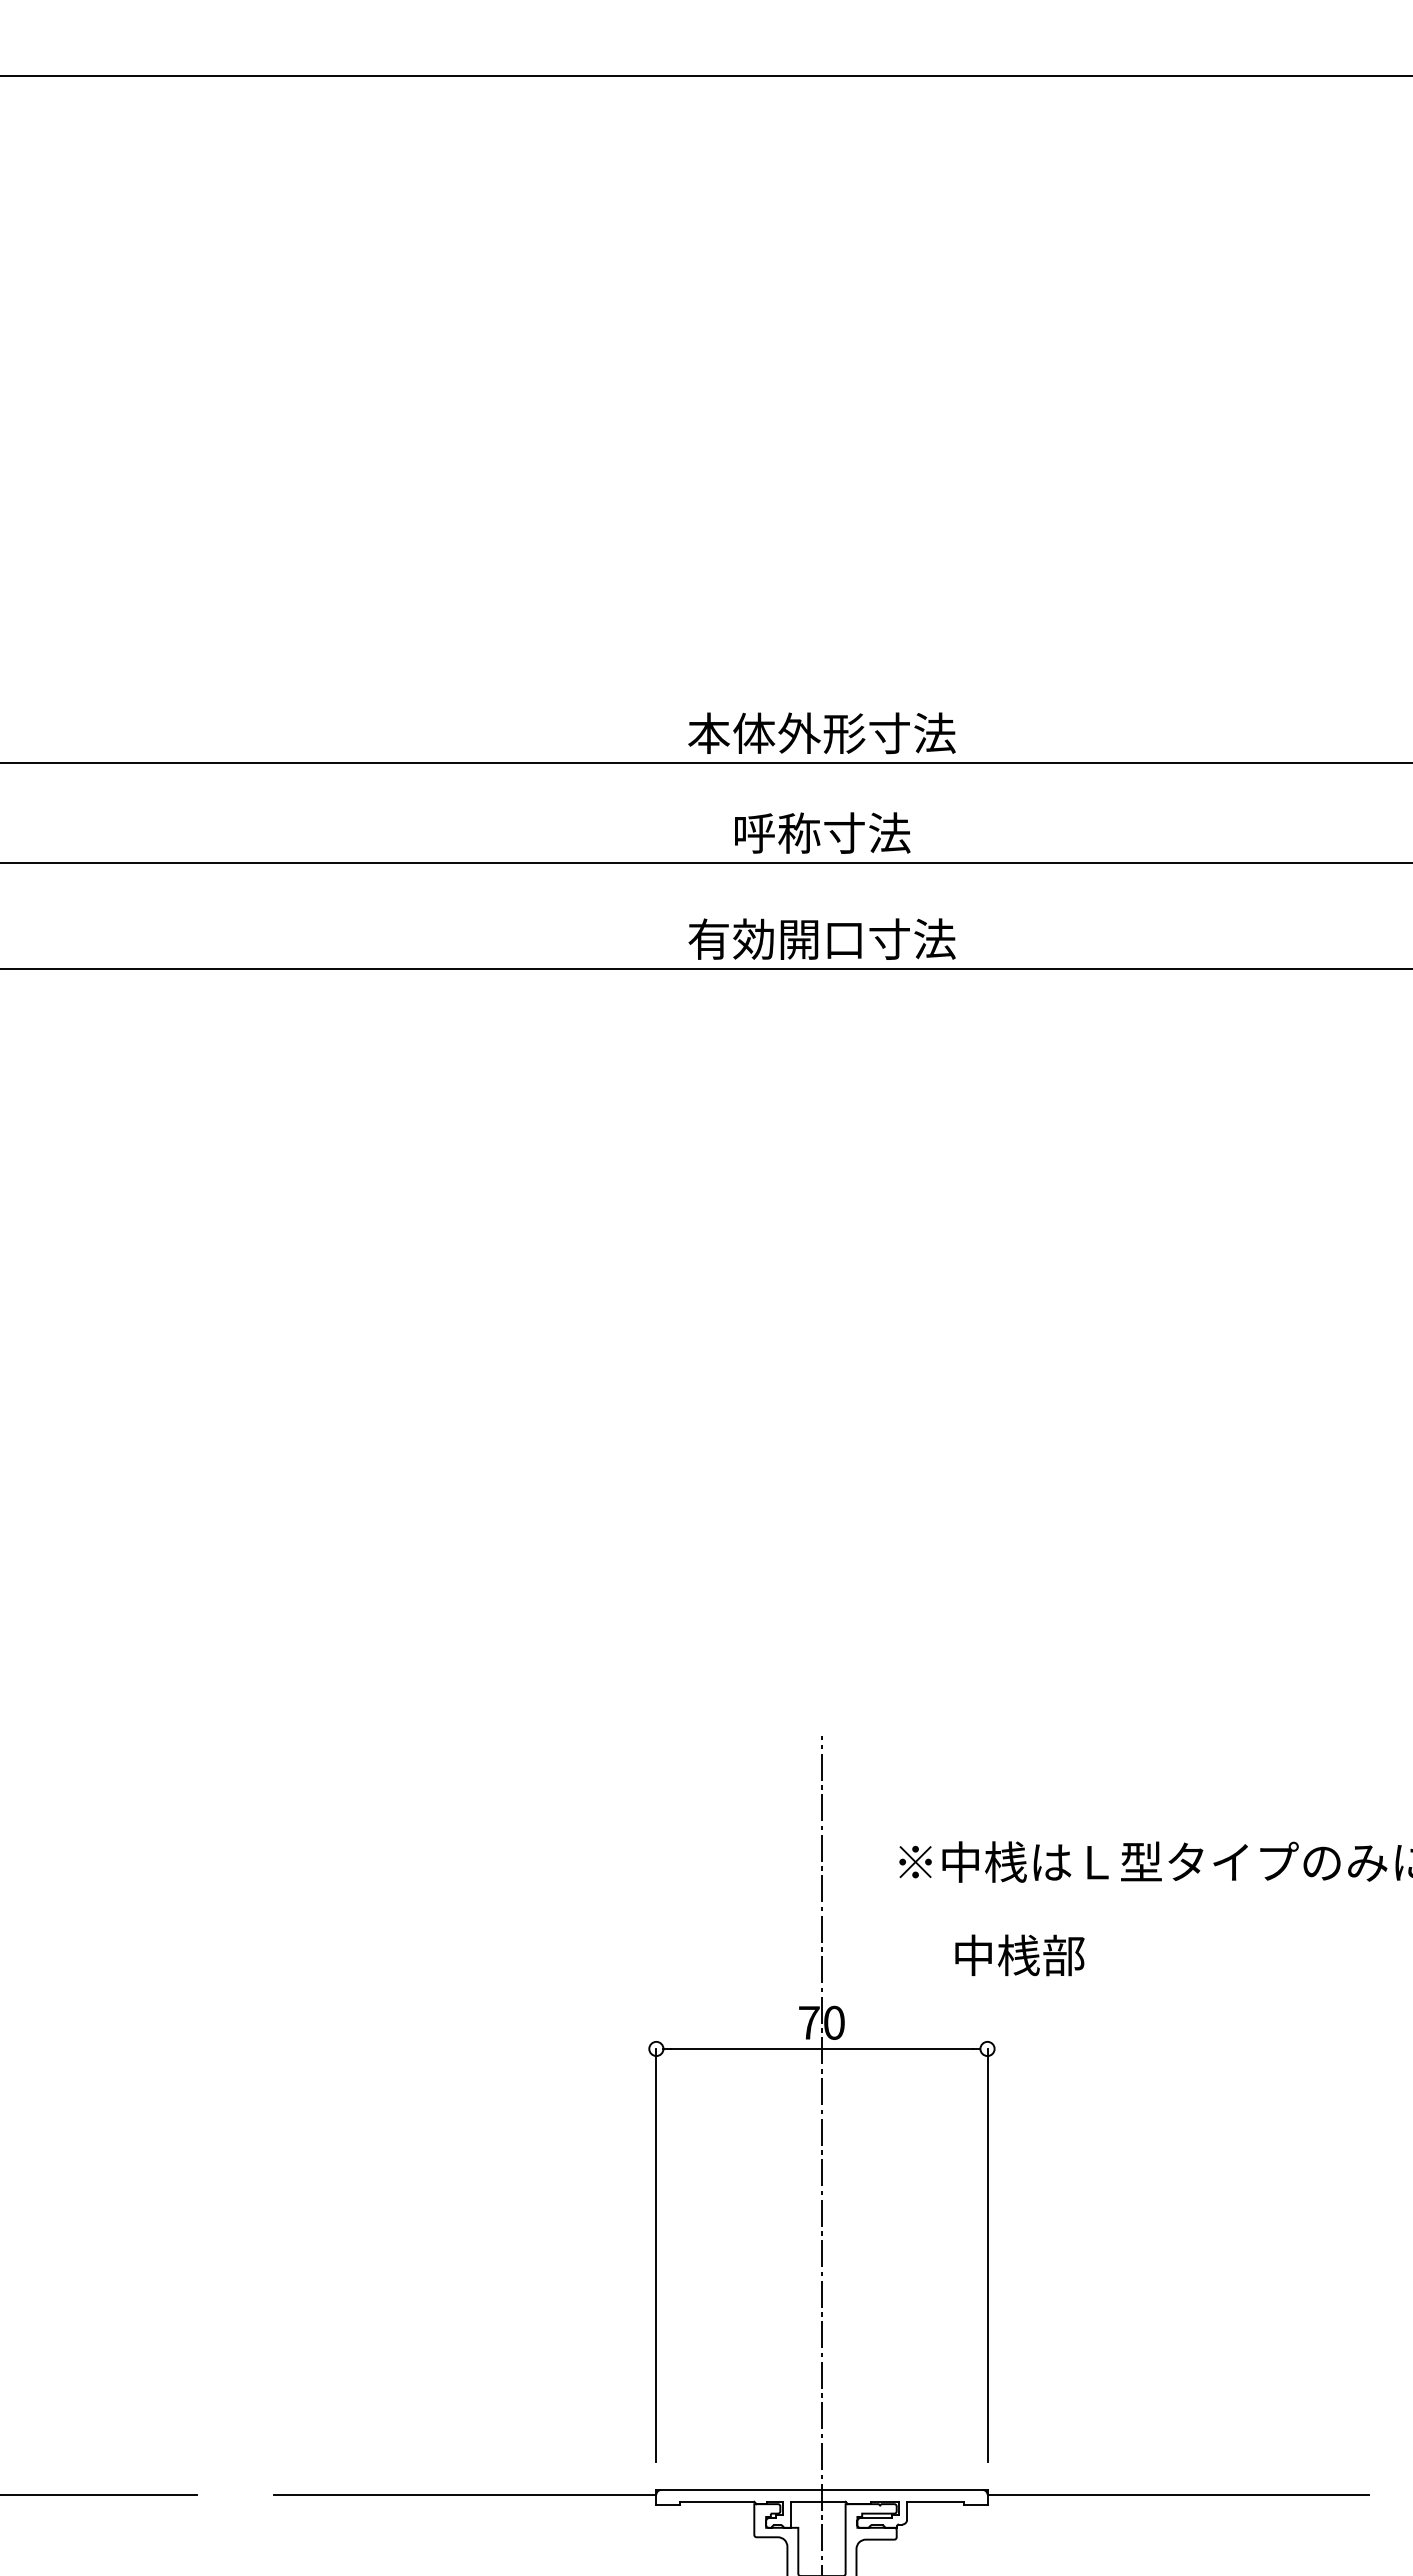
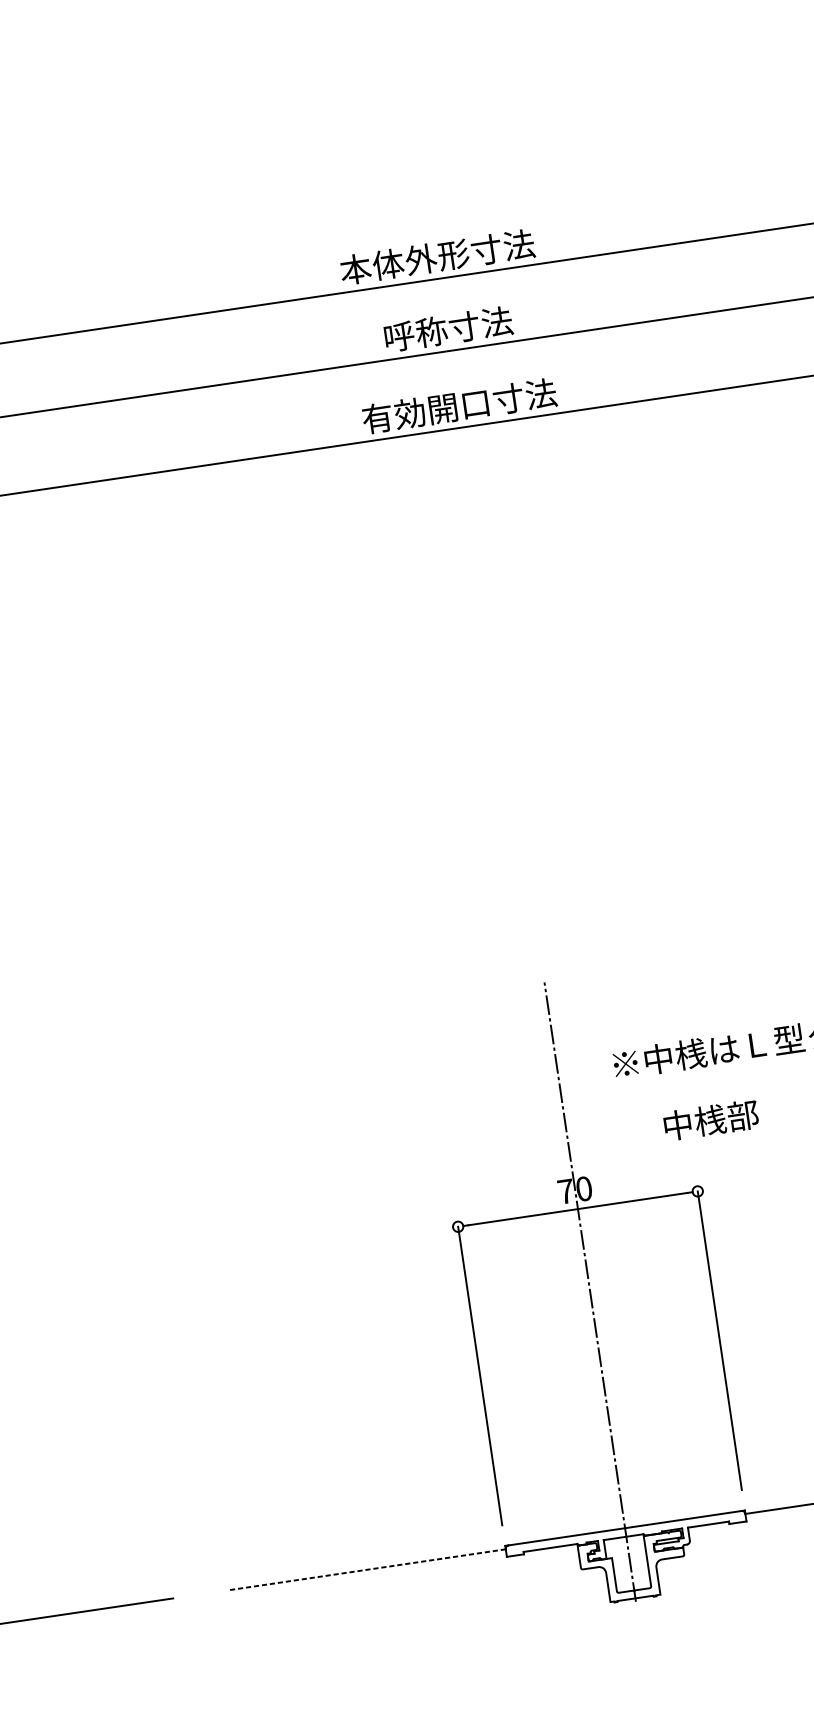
line: (465, 2494) -> (367, 1569), solid -> dashed

